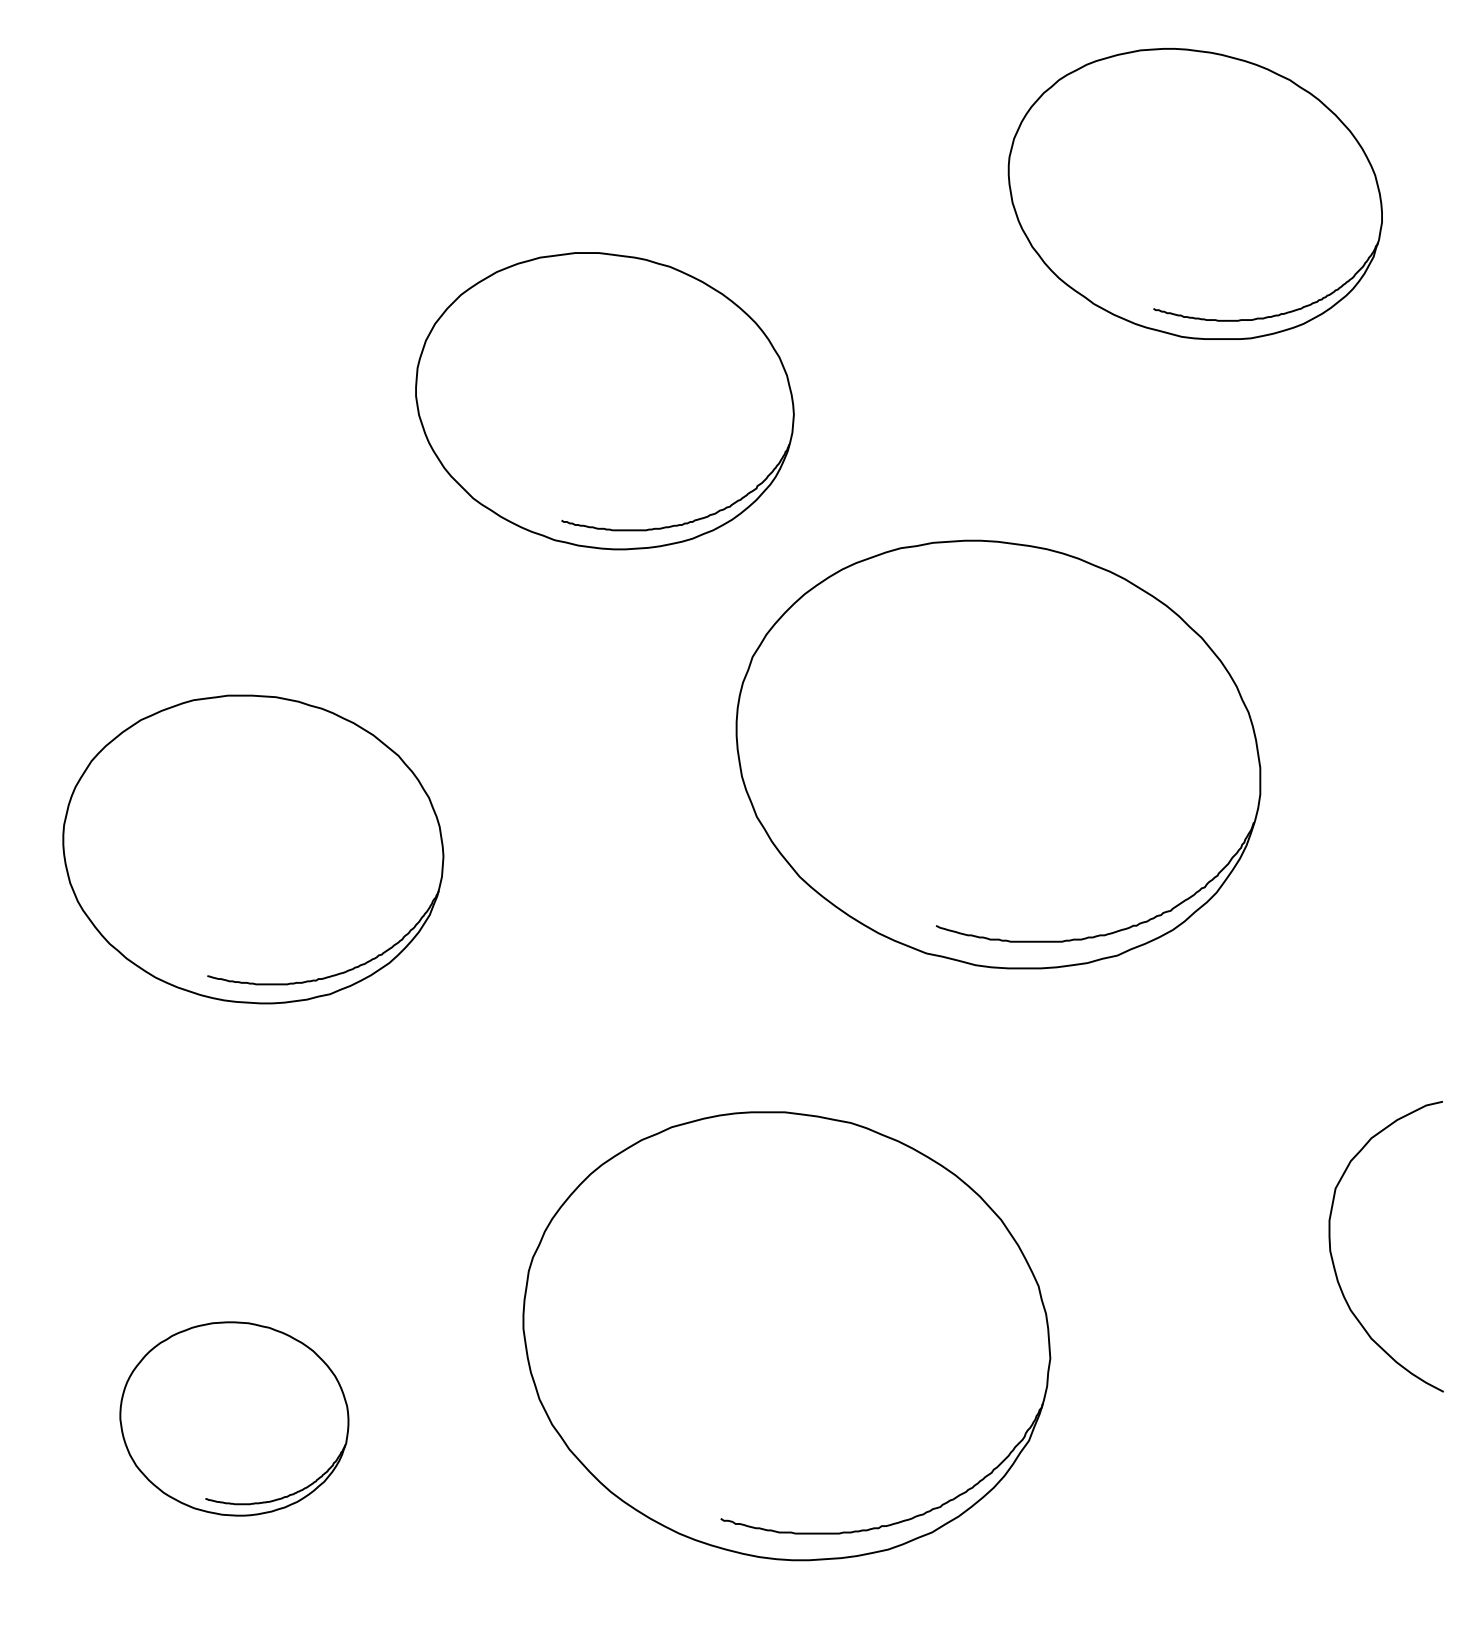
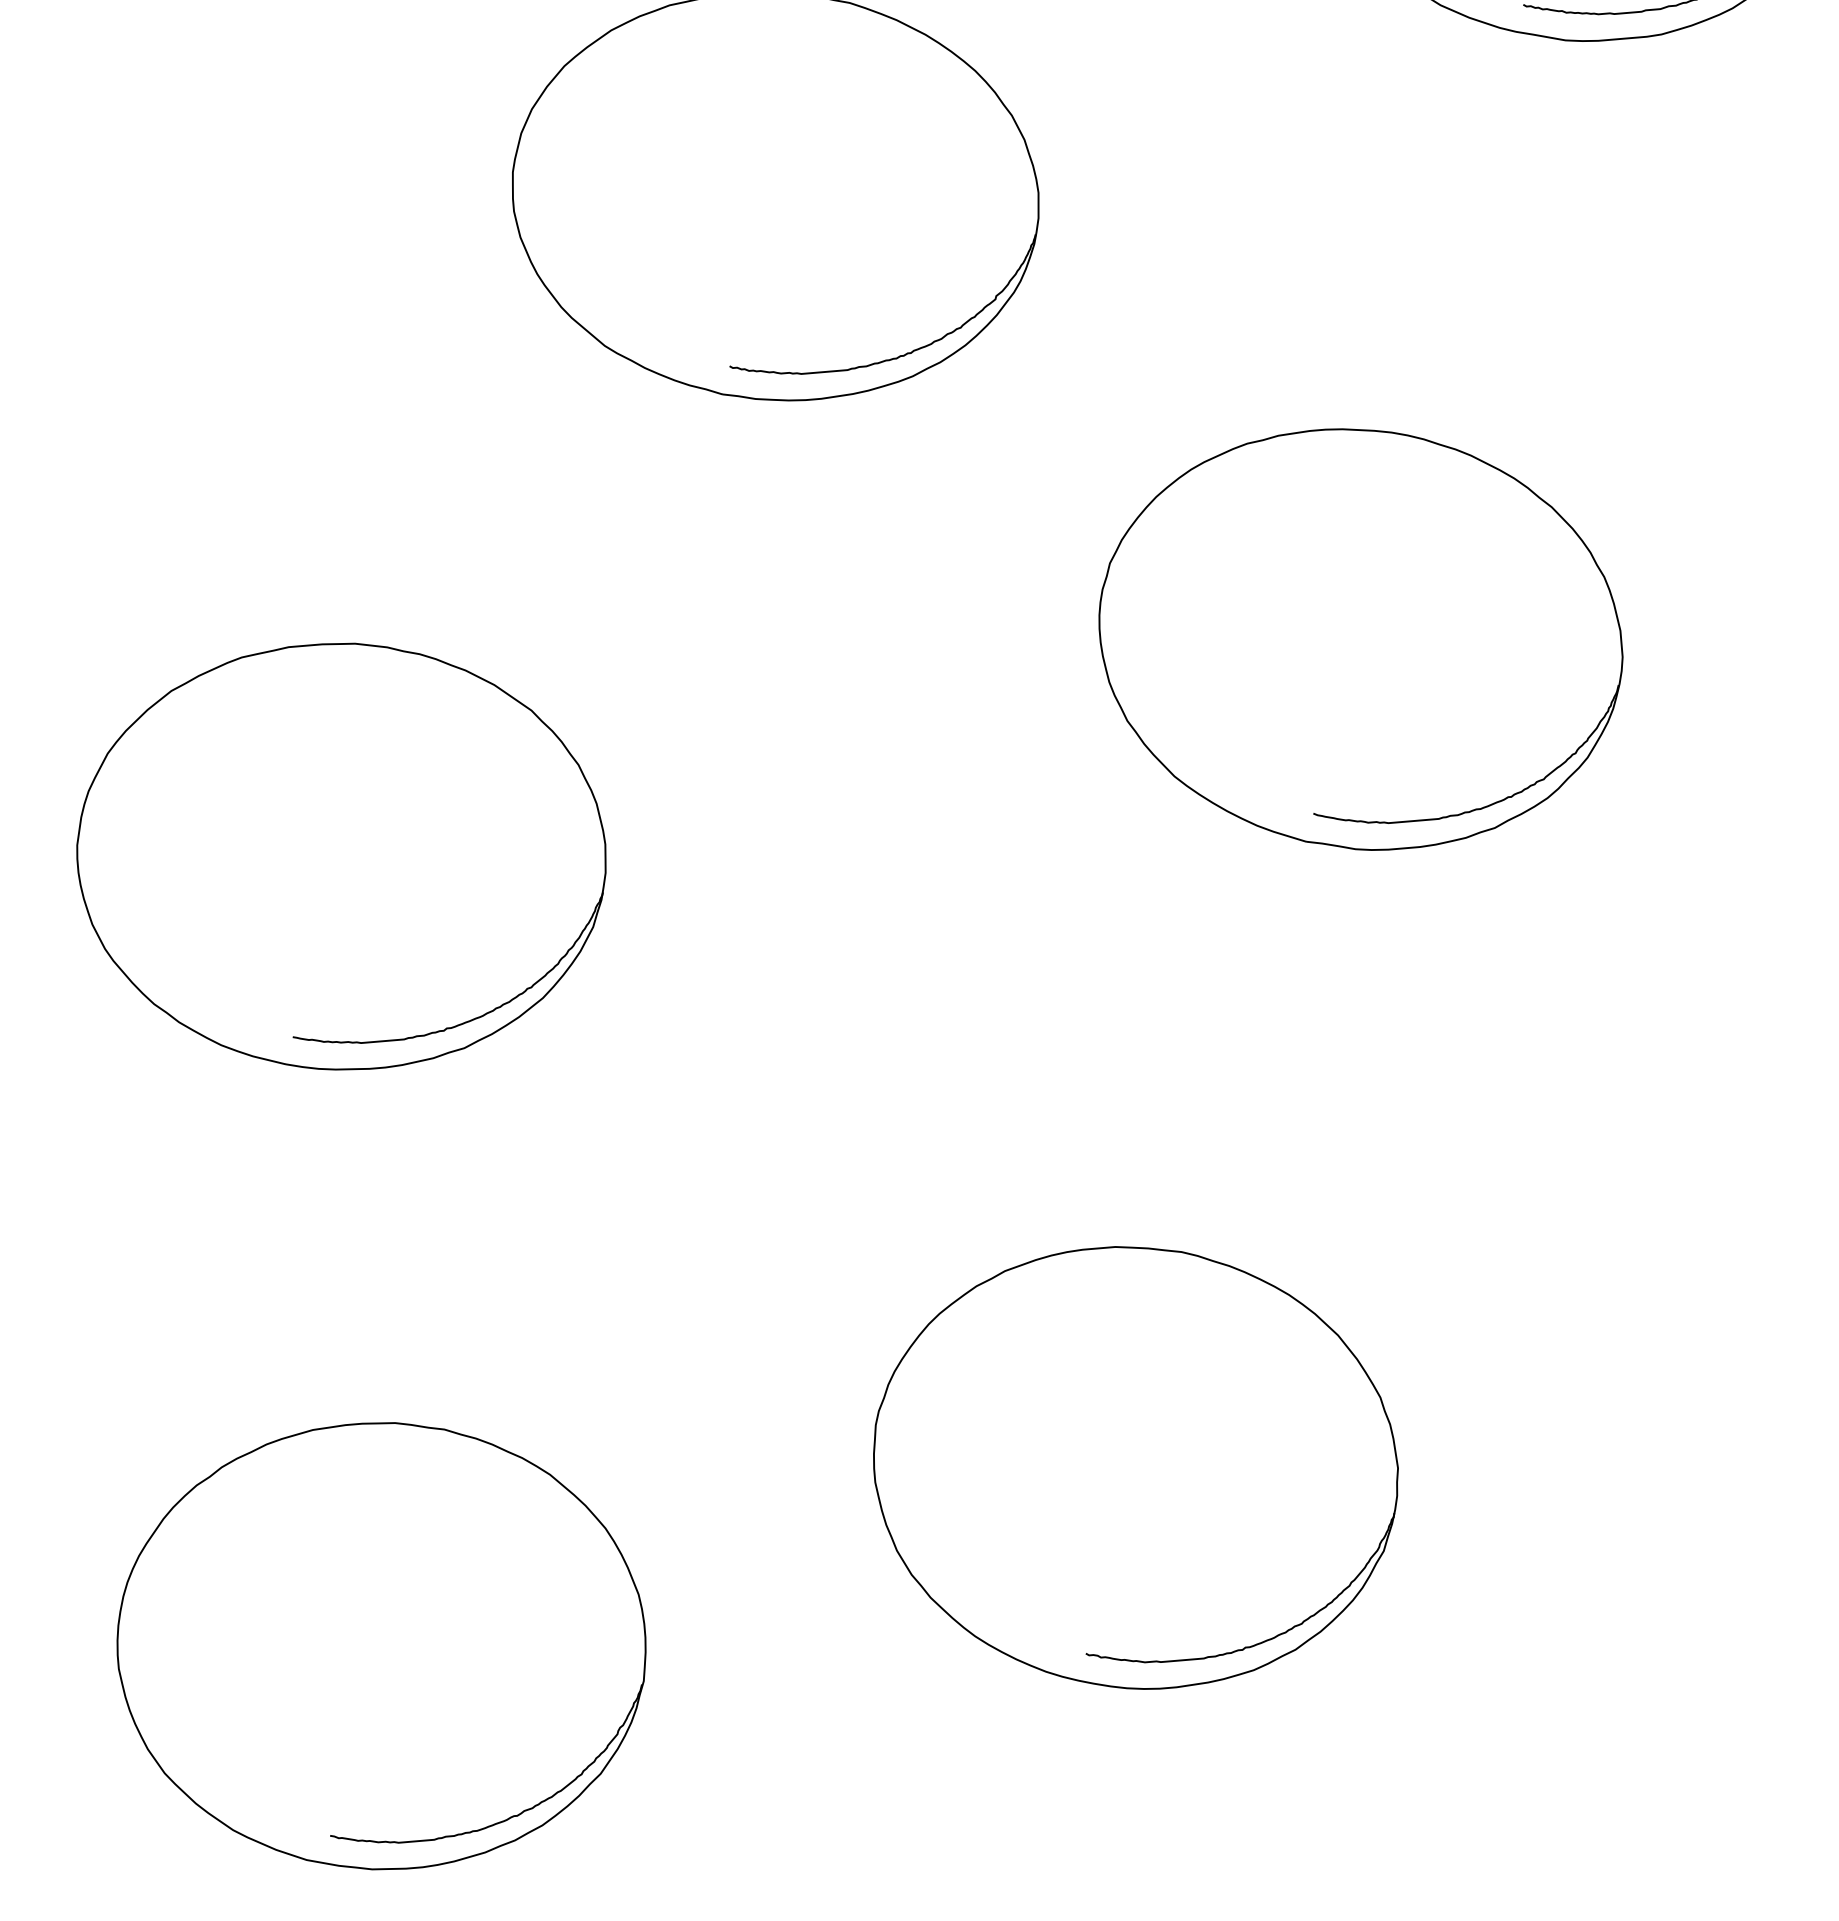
part: (998, 754) -> (1360, 639), size x0.71
part: (787, 1336) -> (1136, 1468), size x0.71
part: (234, 1418) -> (381, 1645), size x1.67

